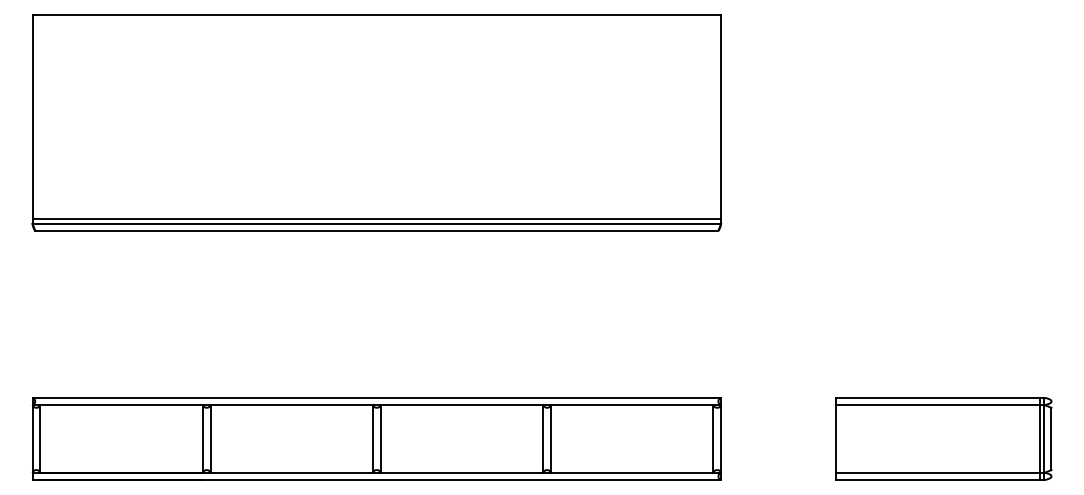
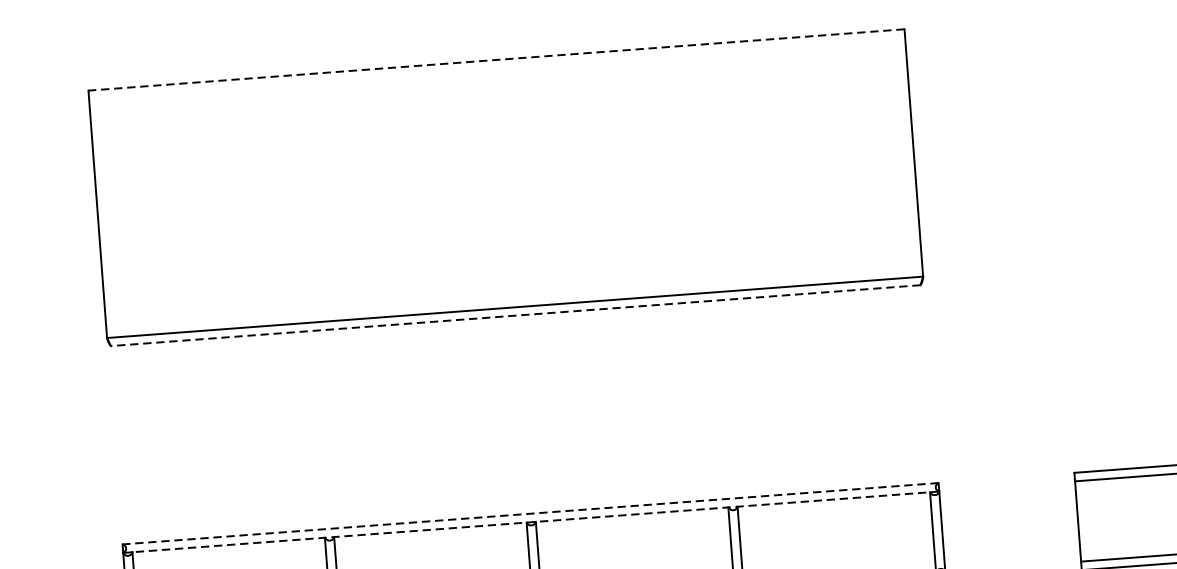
line: (376, 14) -> (496, 59), solid -> dashed
line: (376, 218) -> (514, 301), removed
line: (376, 230) -> (515, 315), solid -> dashed
line: (376, 397) -> (530, 513), solid -> dashed
line: (380, 405) -> (535, 522), solid -> dashed

